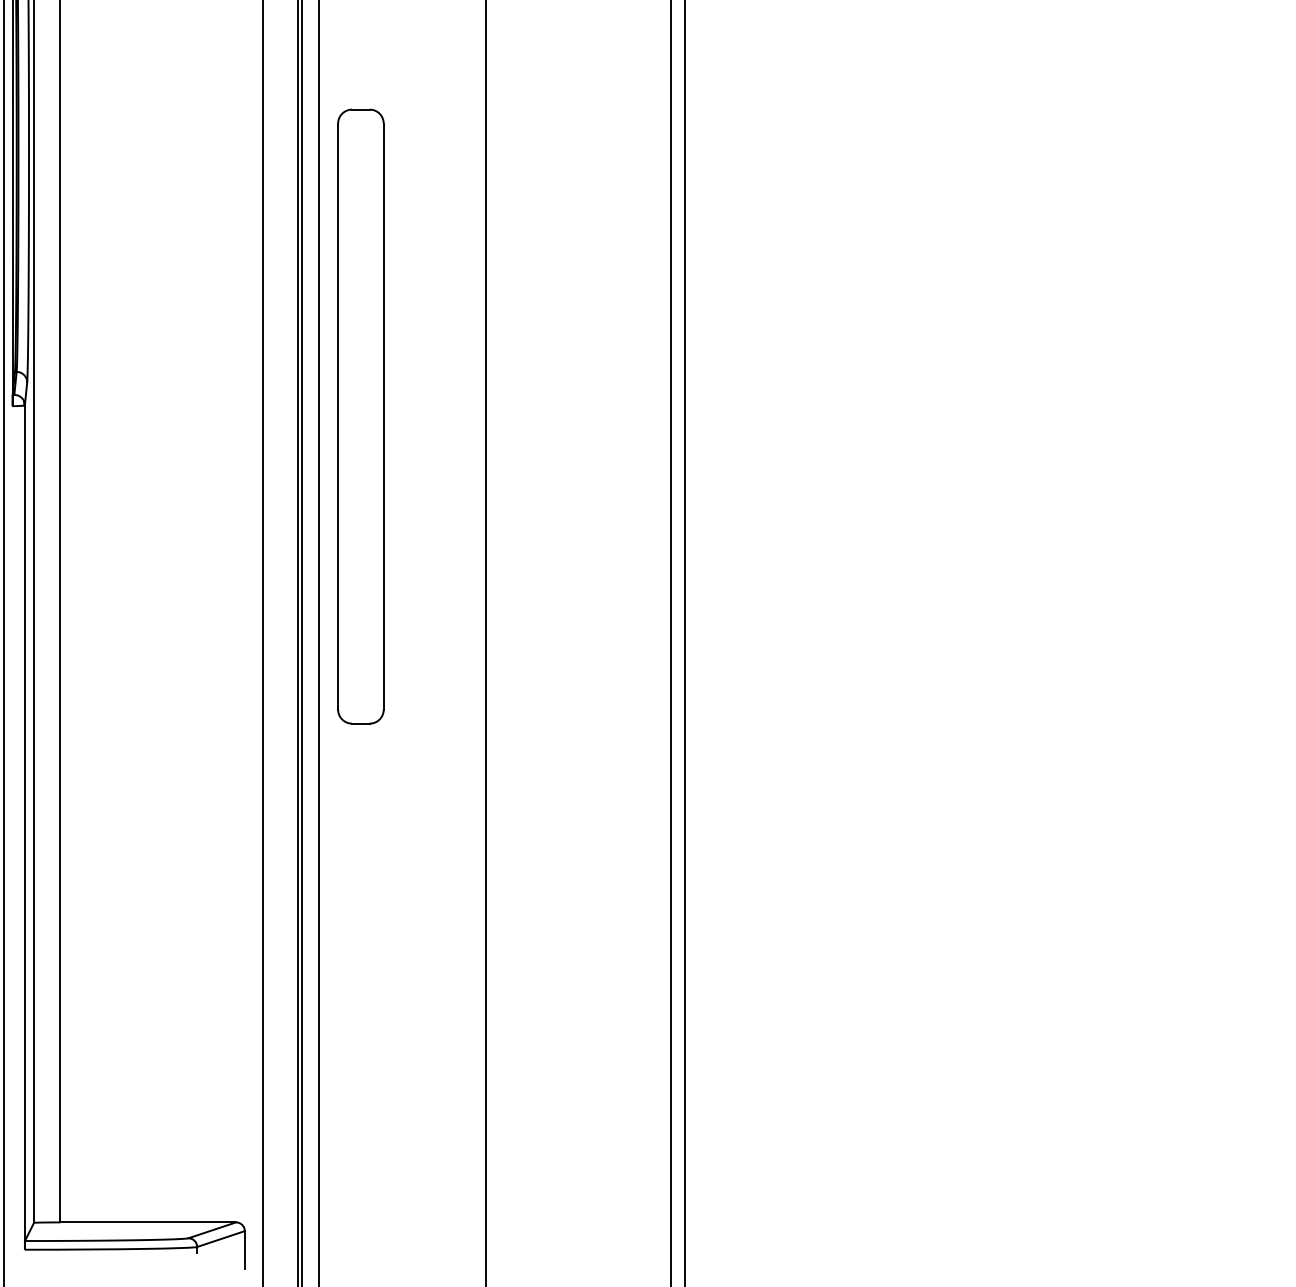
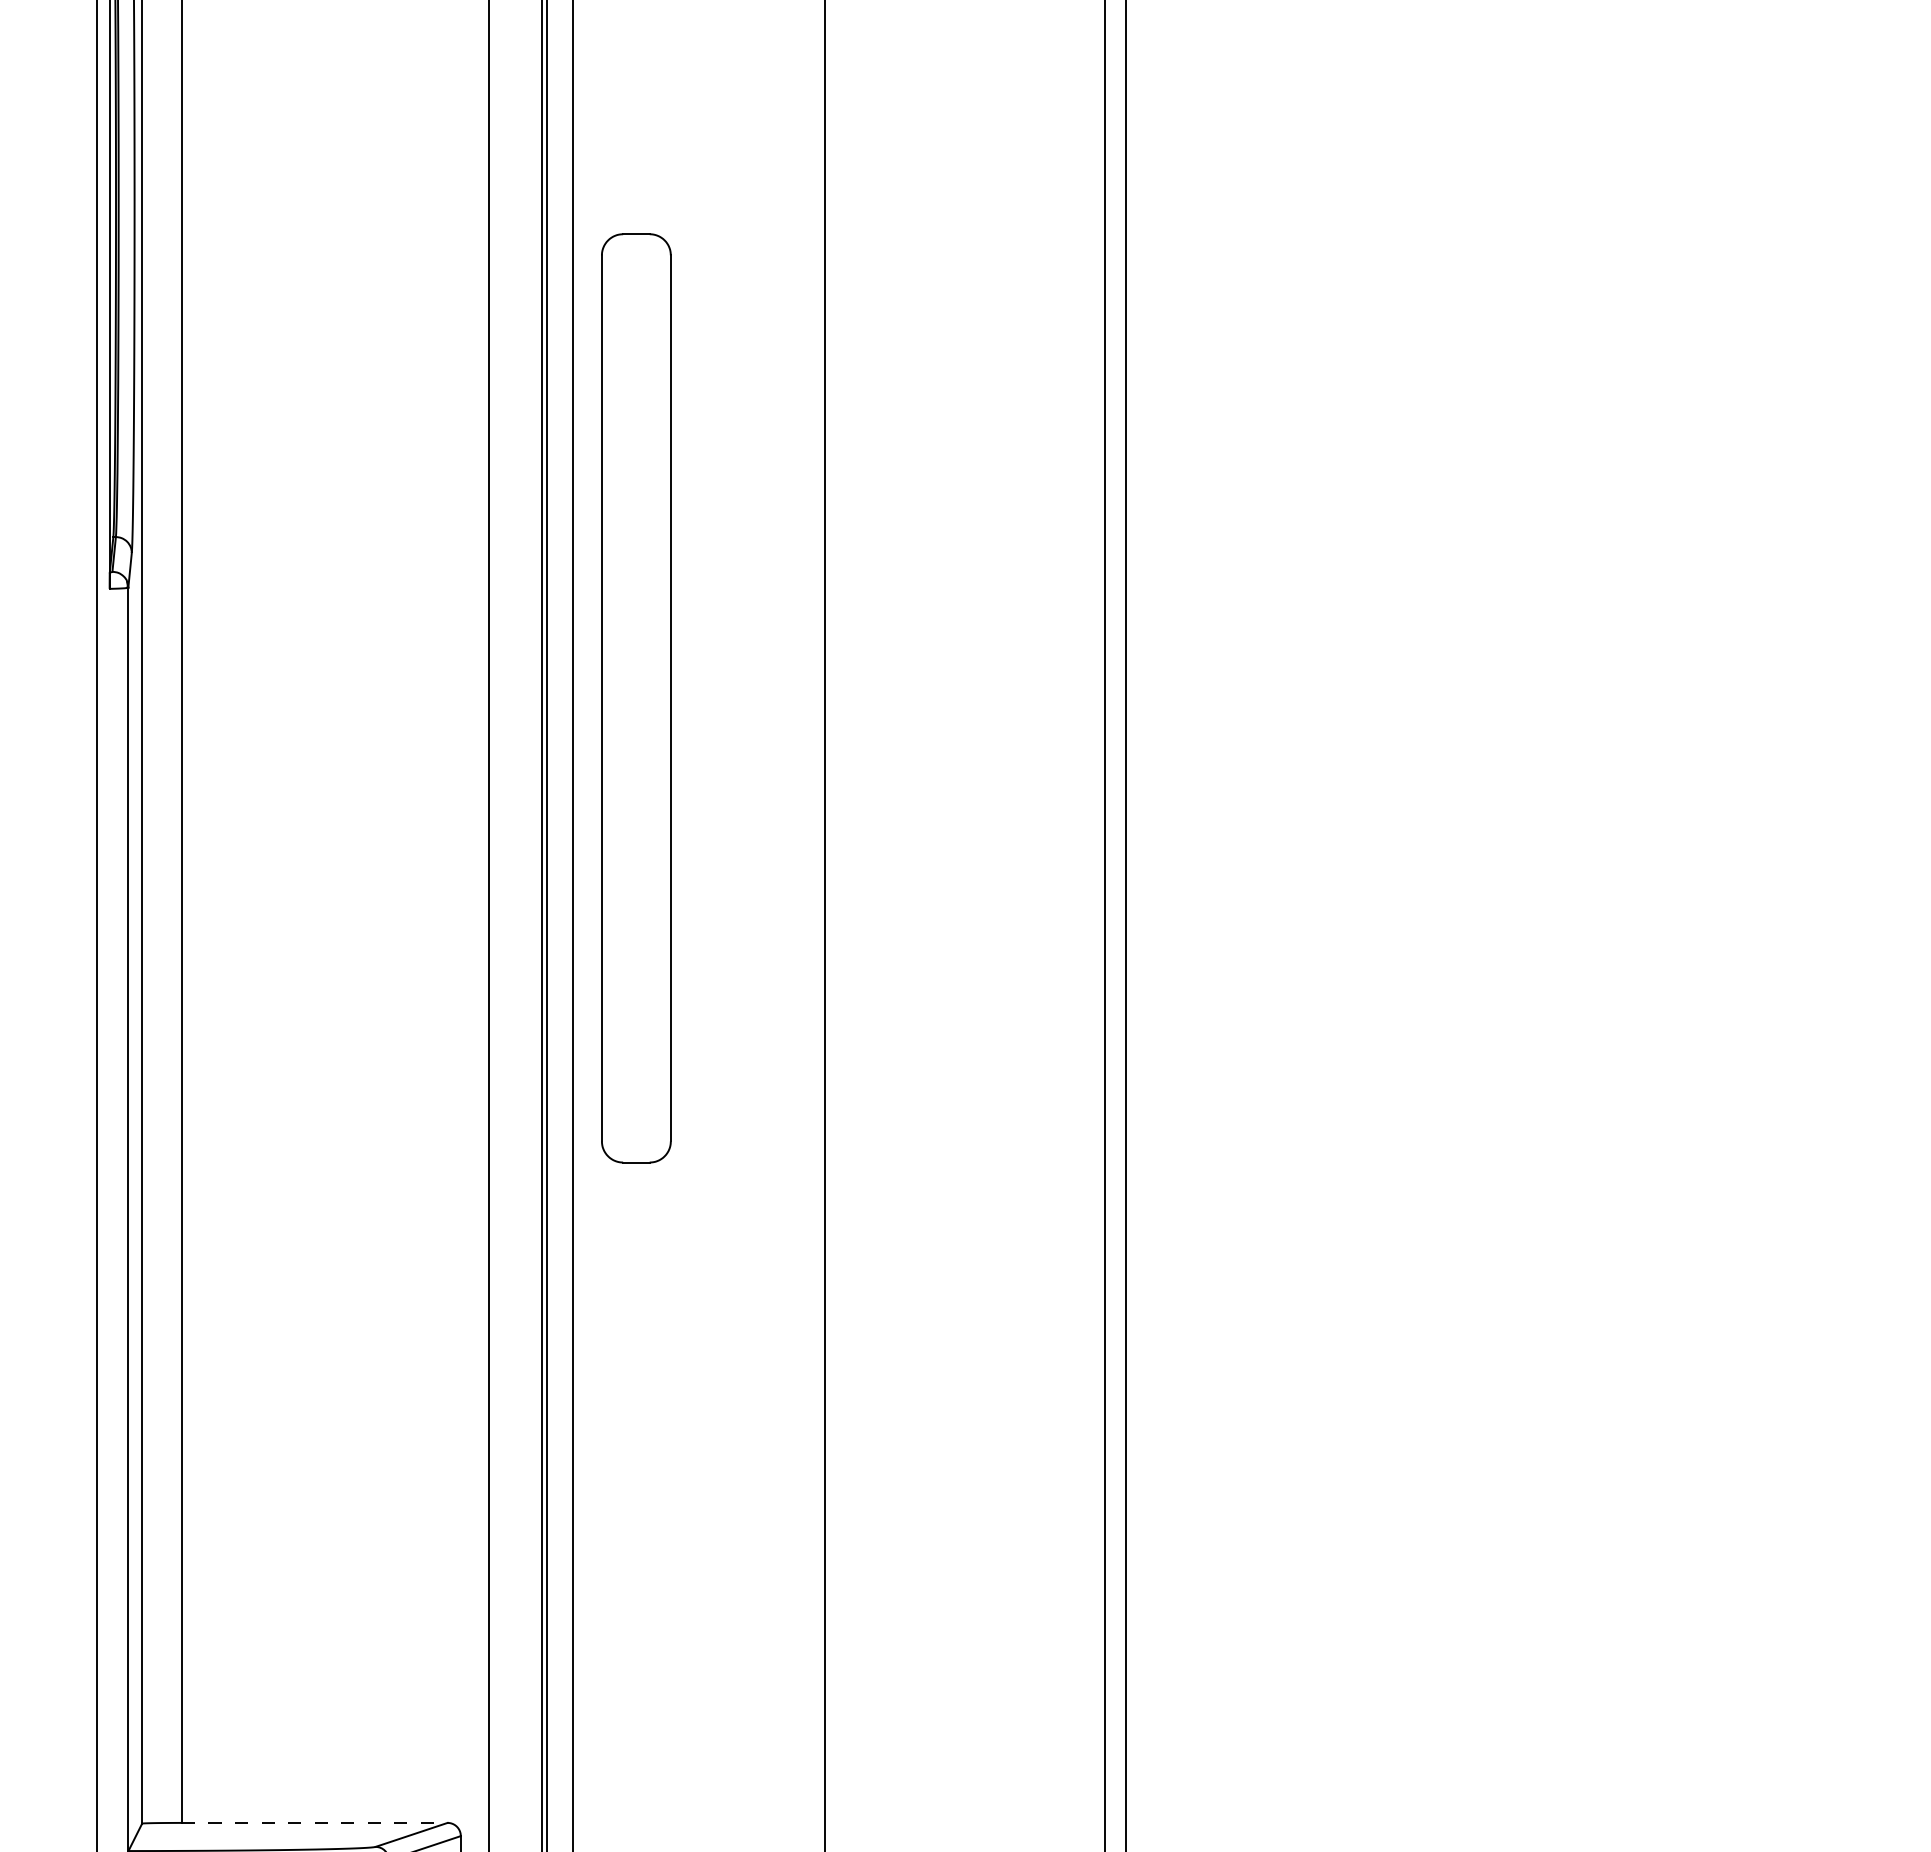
part: (360, 416) -> (635, 698), moved
line: (148, 1222) -> (315, 1823), solid -> dashed

